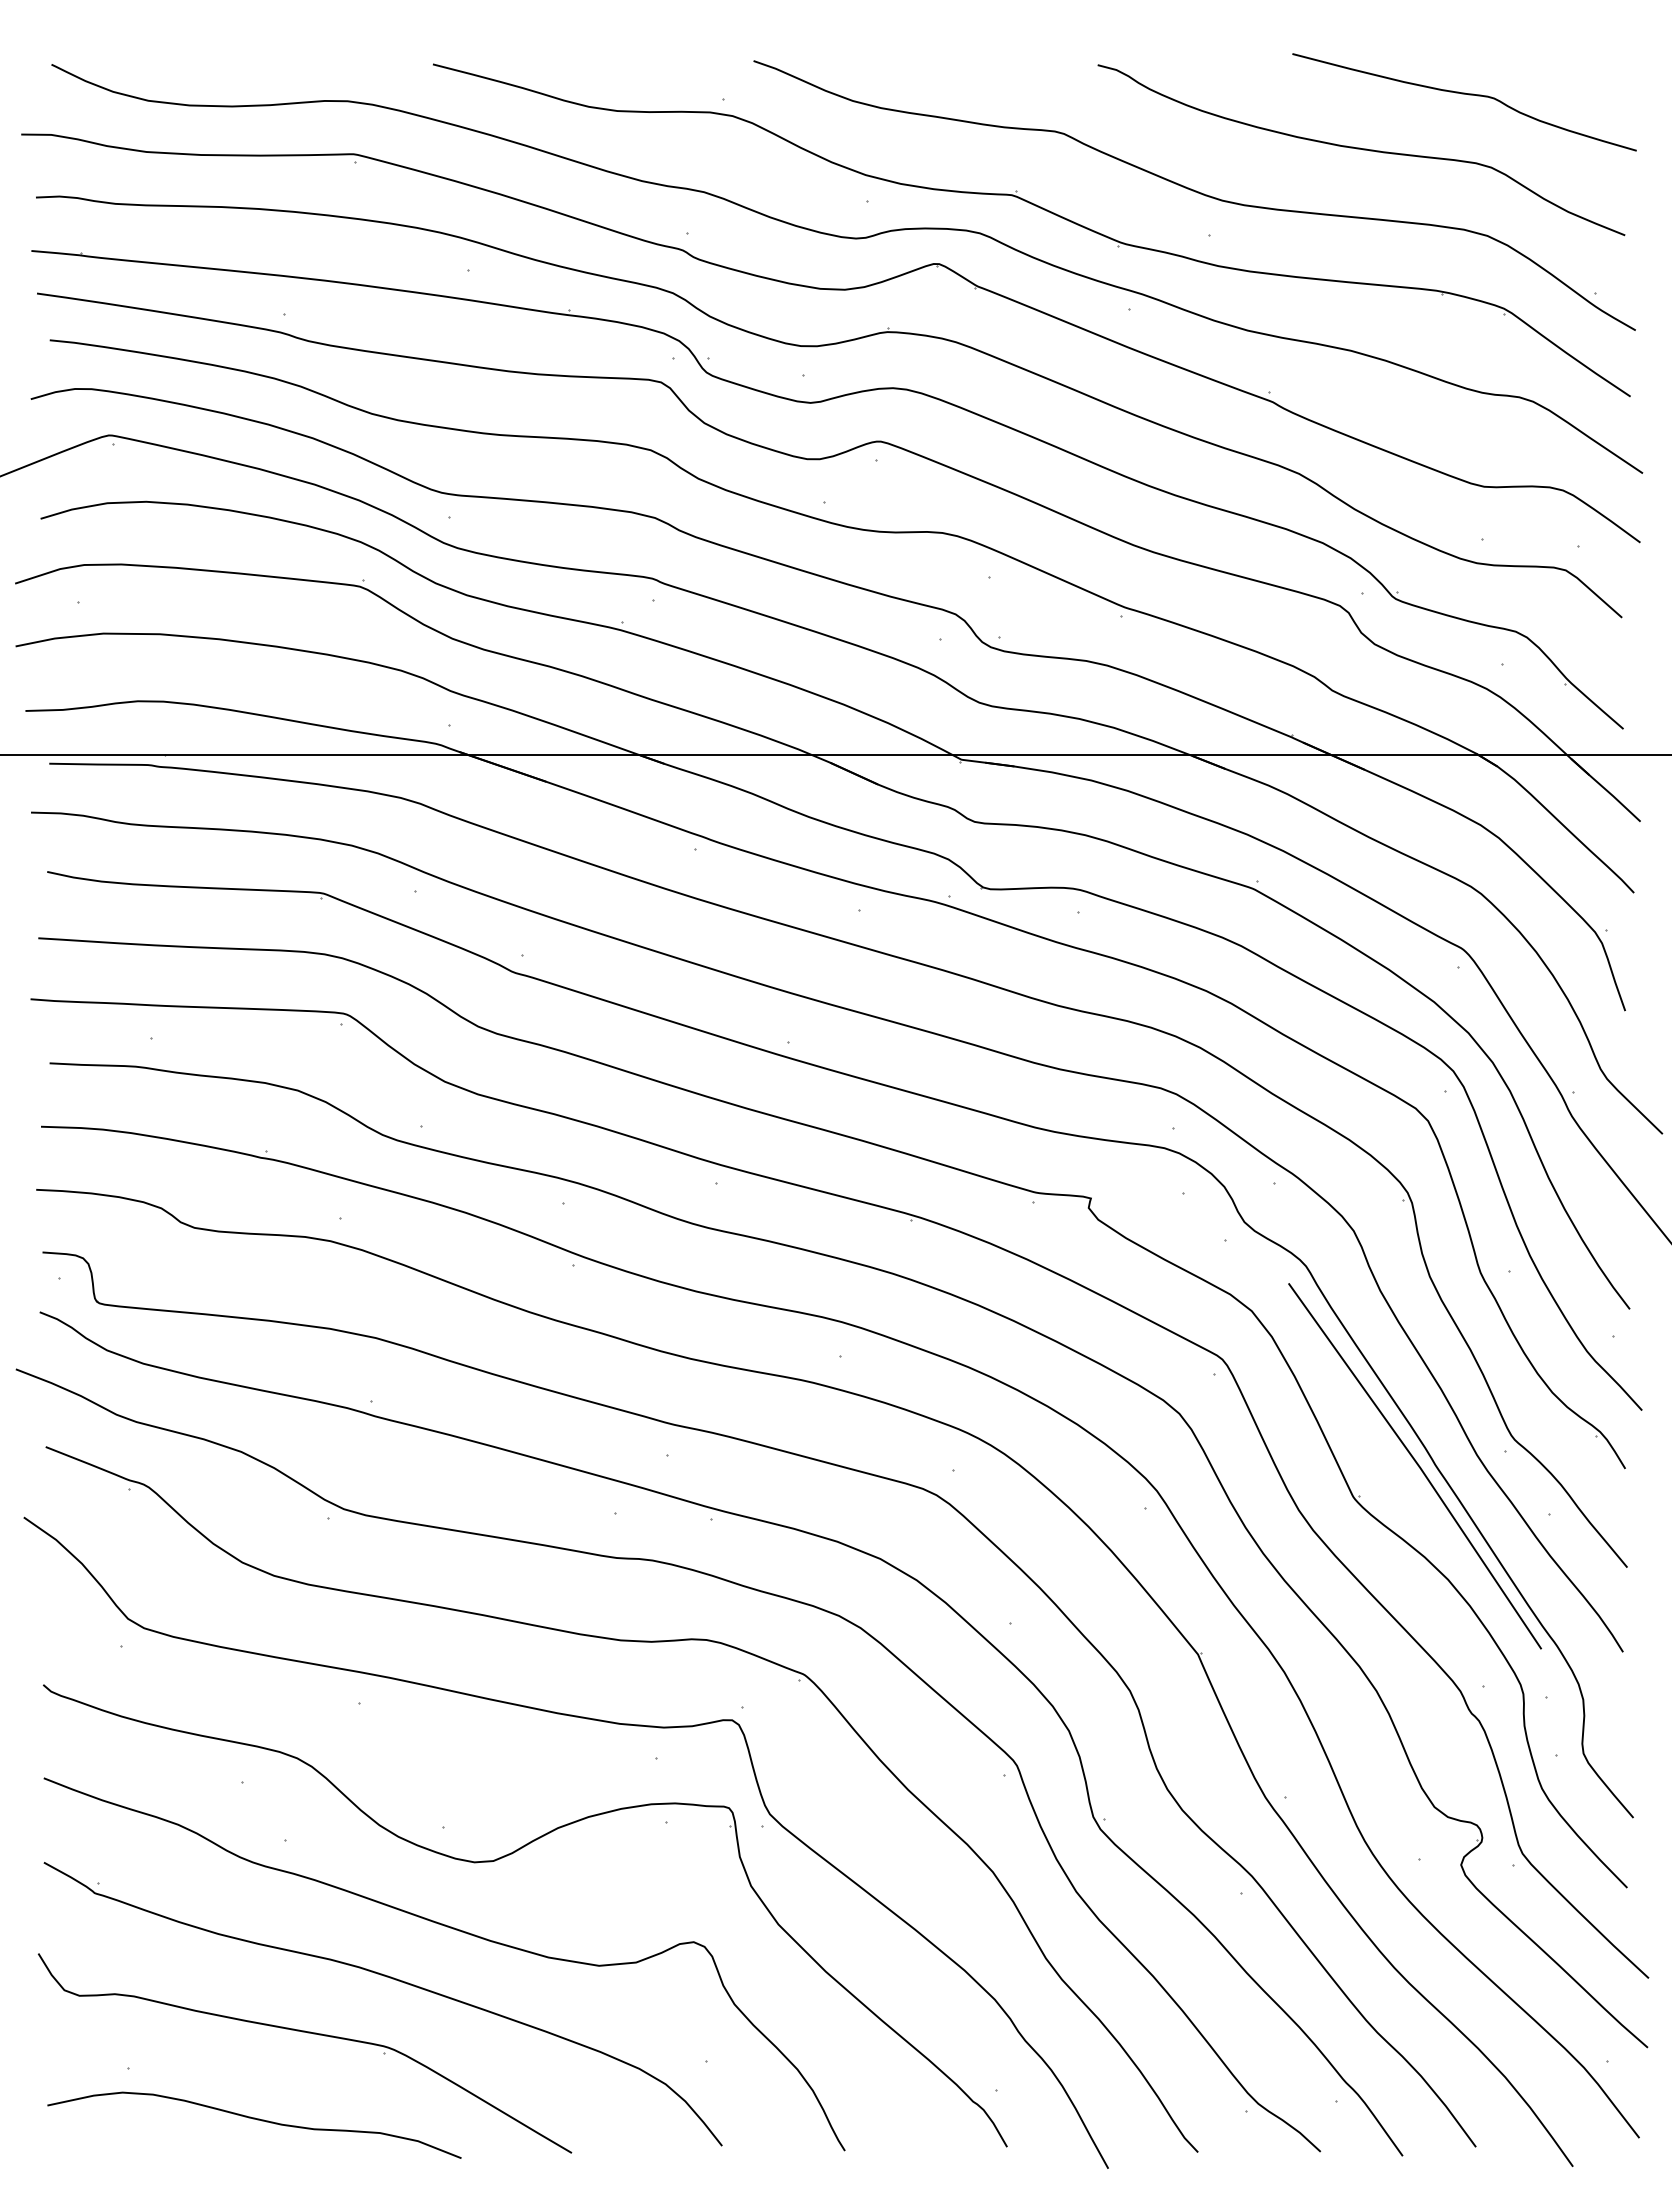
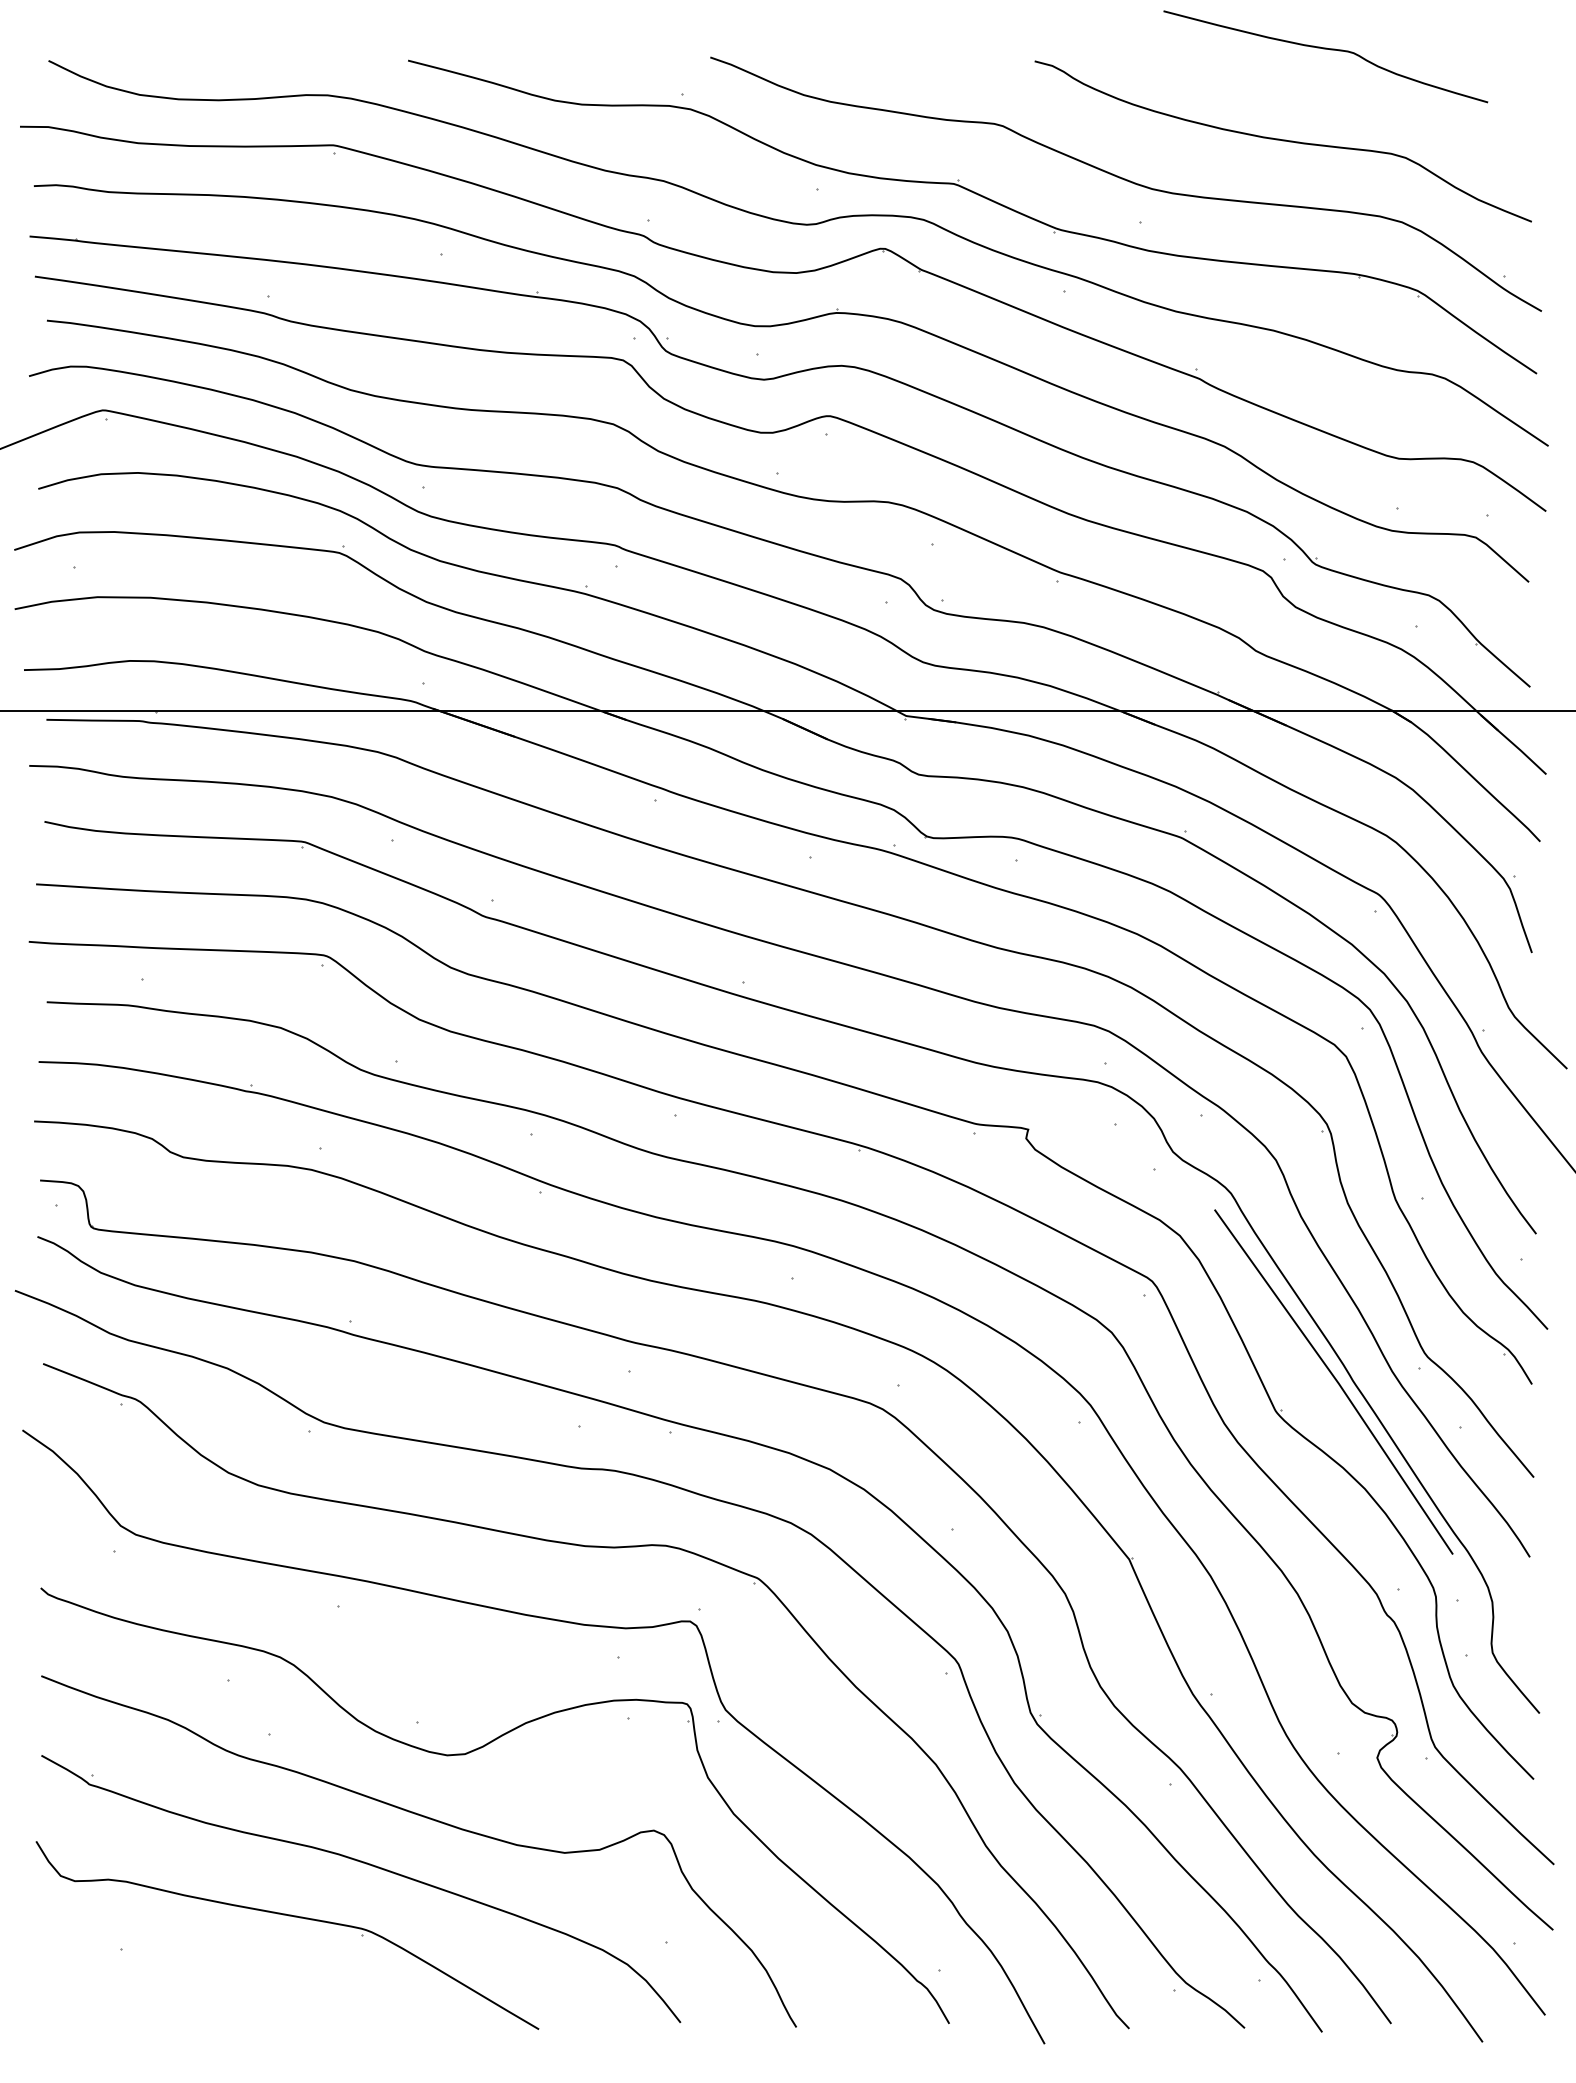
curve: (1464, 94) -> (1325, 49), moved
curve: (254, 2119) -> (239, 1997), removed

